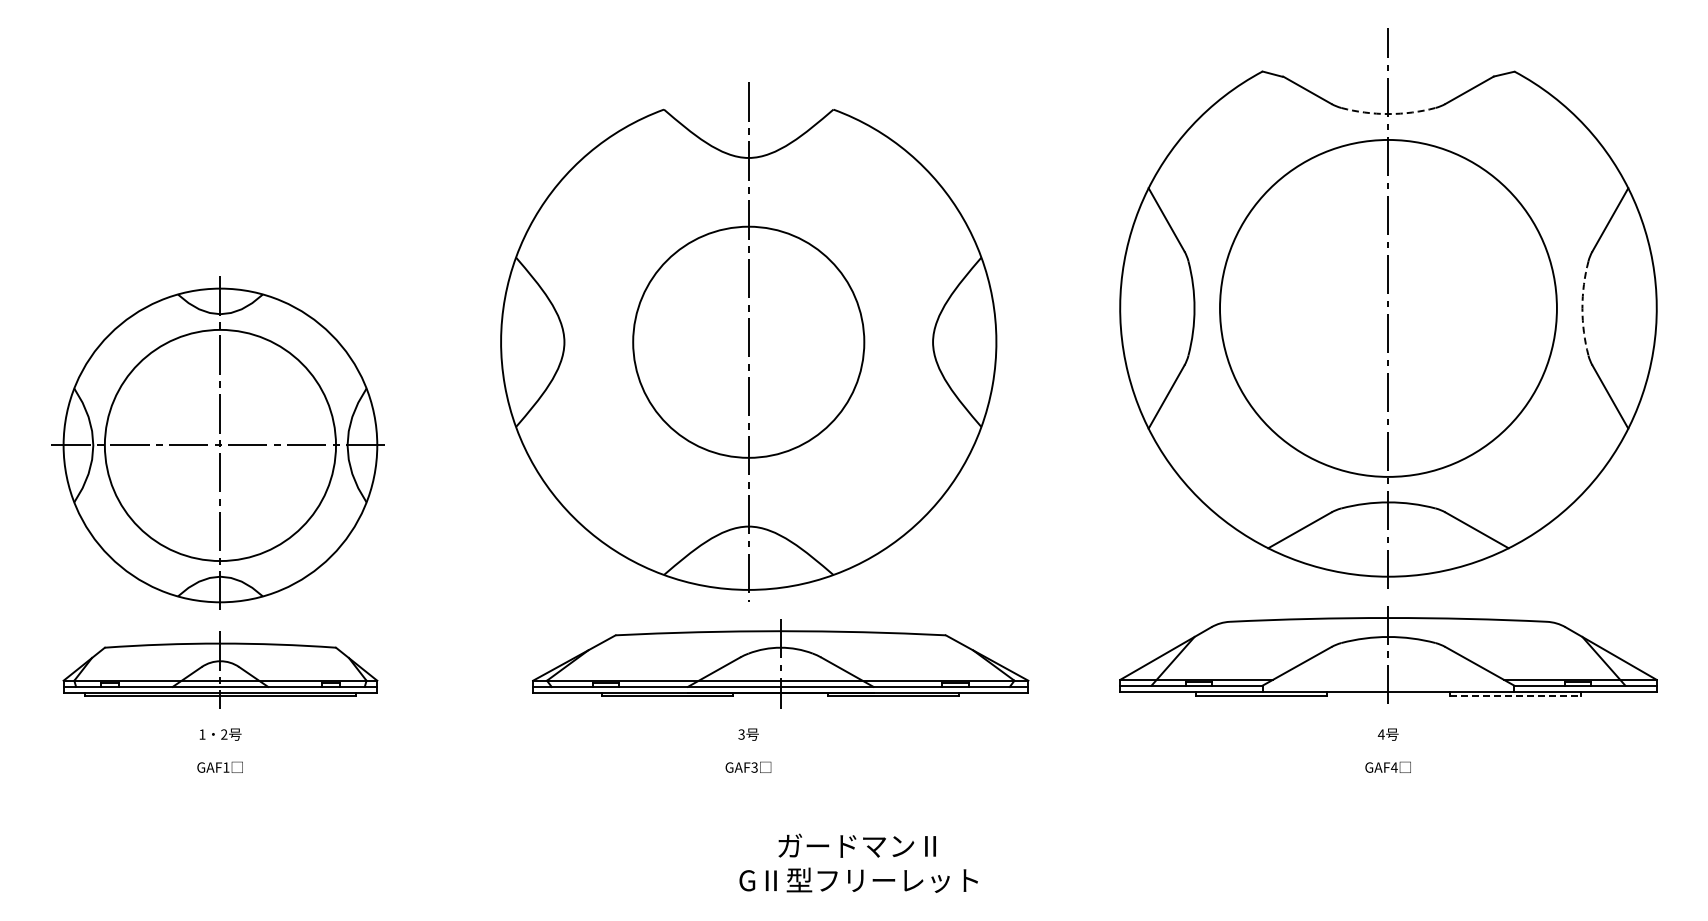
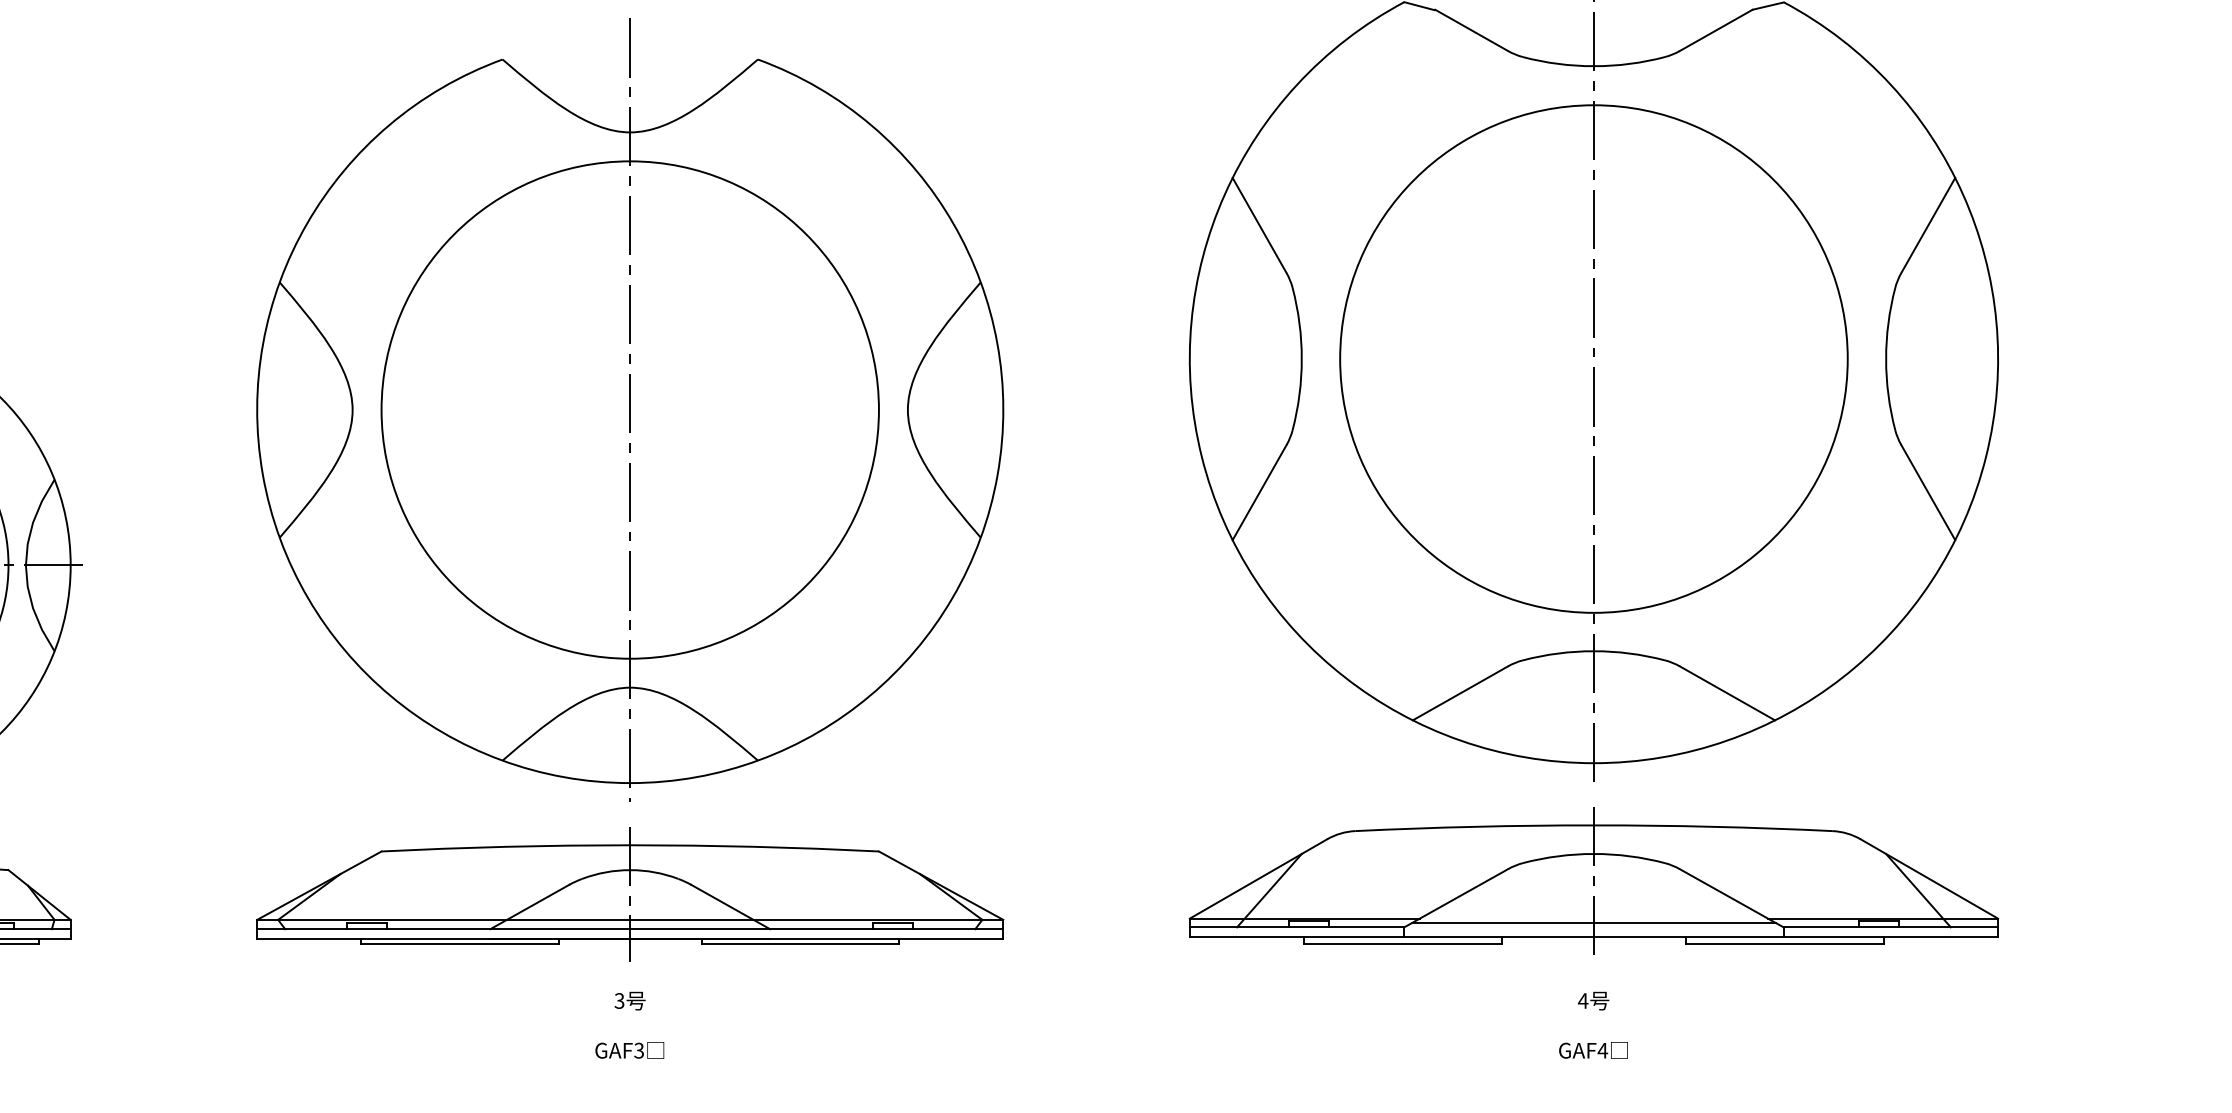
arc: (1388, 114) -> (1593, 66), dashed -> solid
arc: (1582, 308) -> (1886, 359), dashed -> solid
circle: (748, 342) -> (629, 410), size x1.43
part: (780, 663) -> (629, 893), moved
line: (1388, 683) -> (1593, 924), added
line: (1515, 696) -> (1785, 943), dashed -> solid

